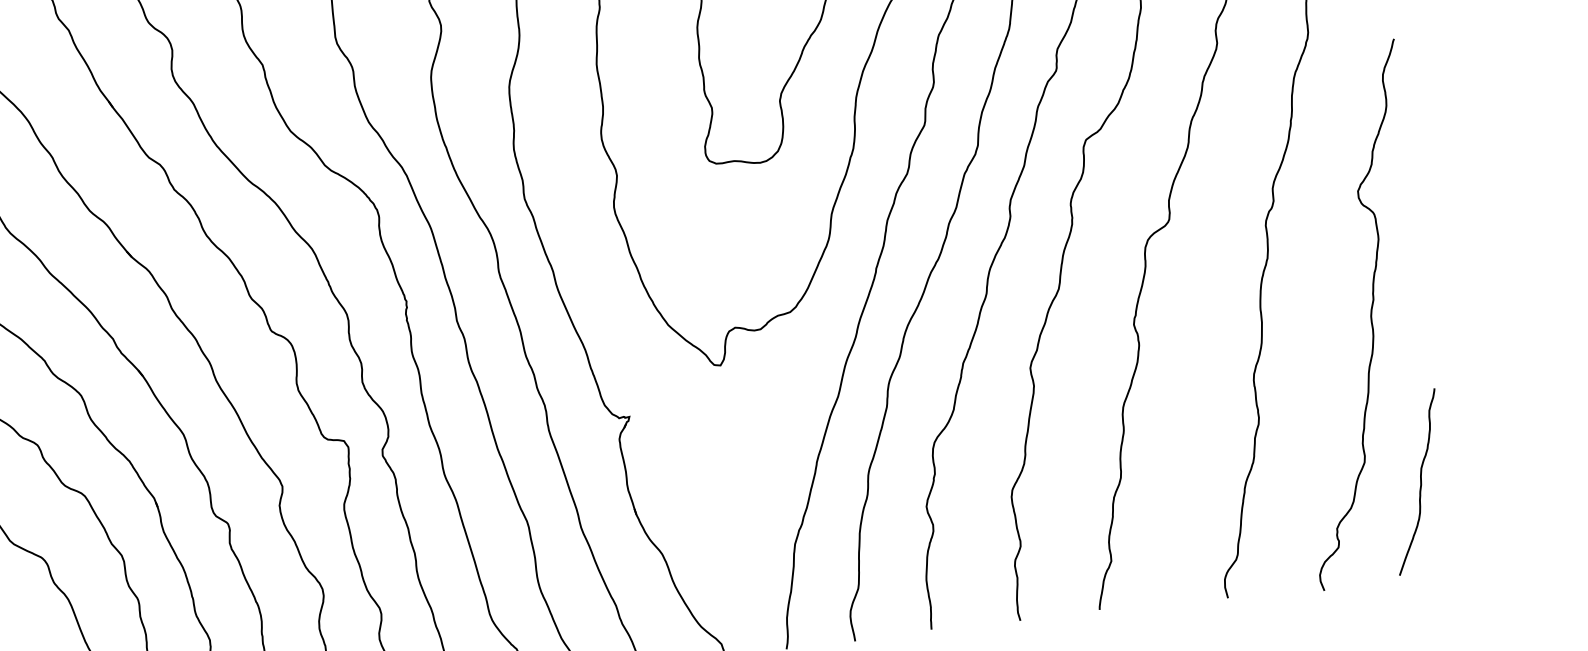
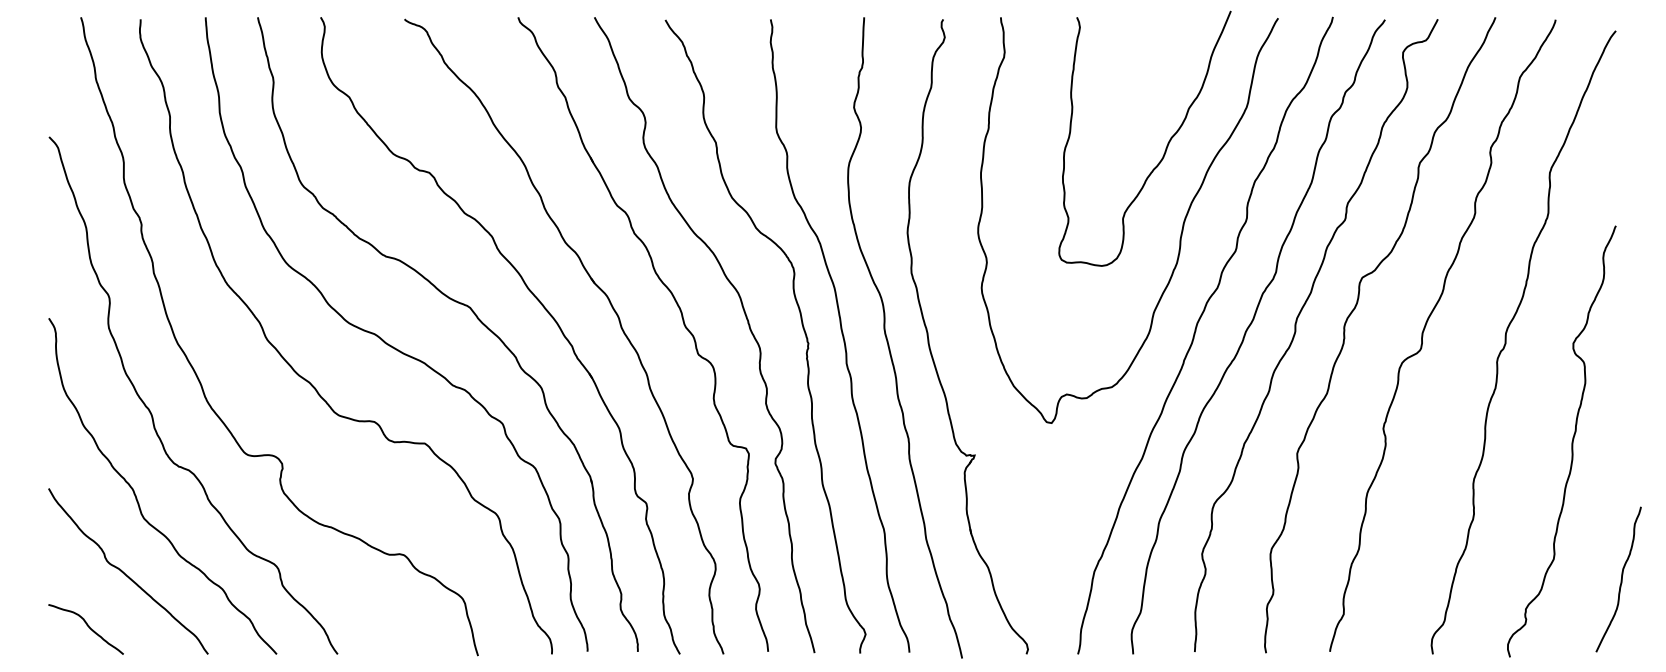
curve: (1419, 481) -> (1620, 579), moved

